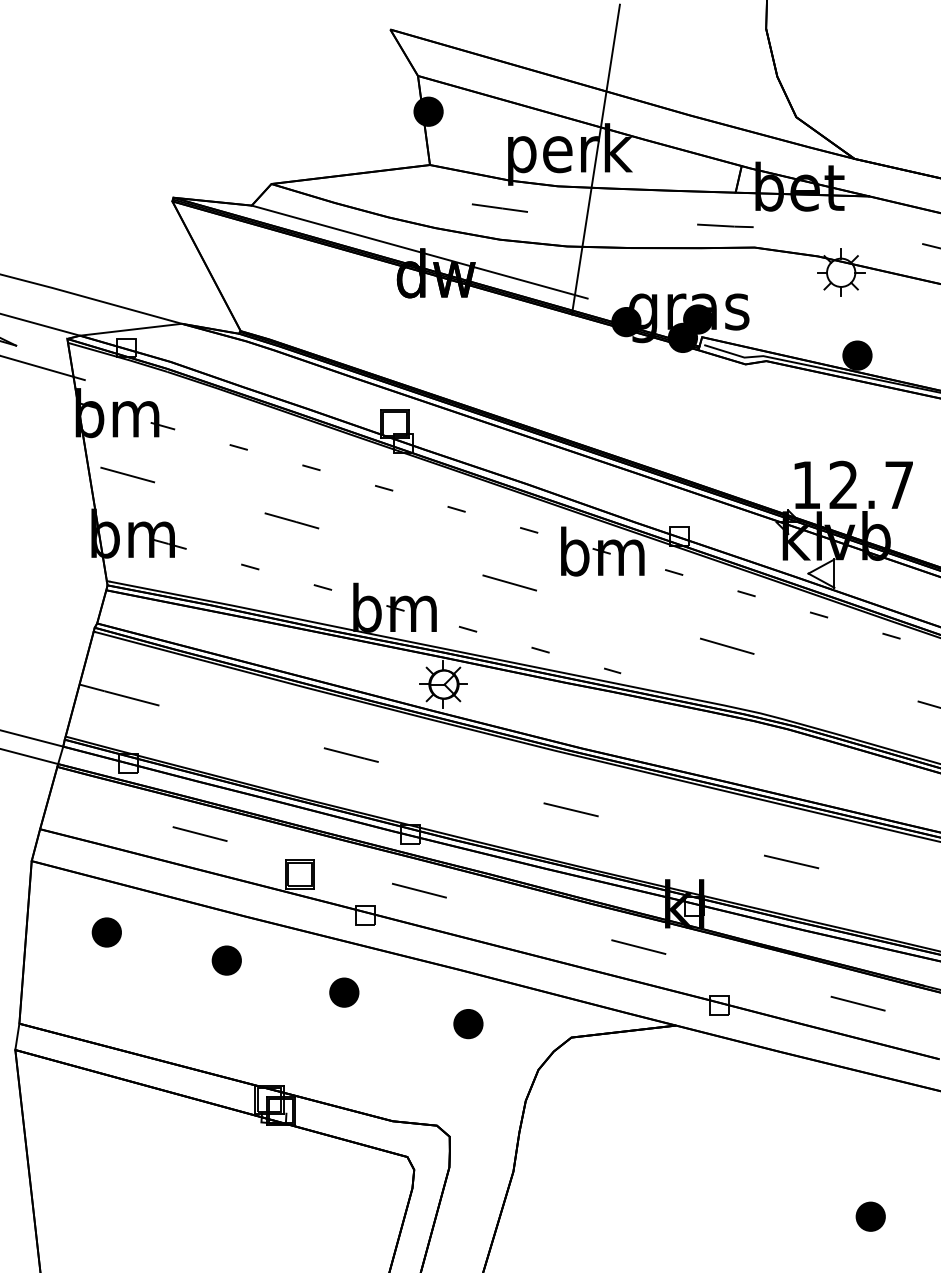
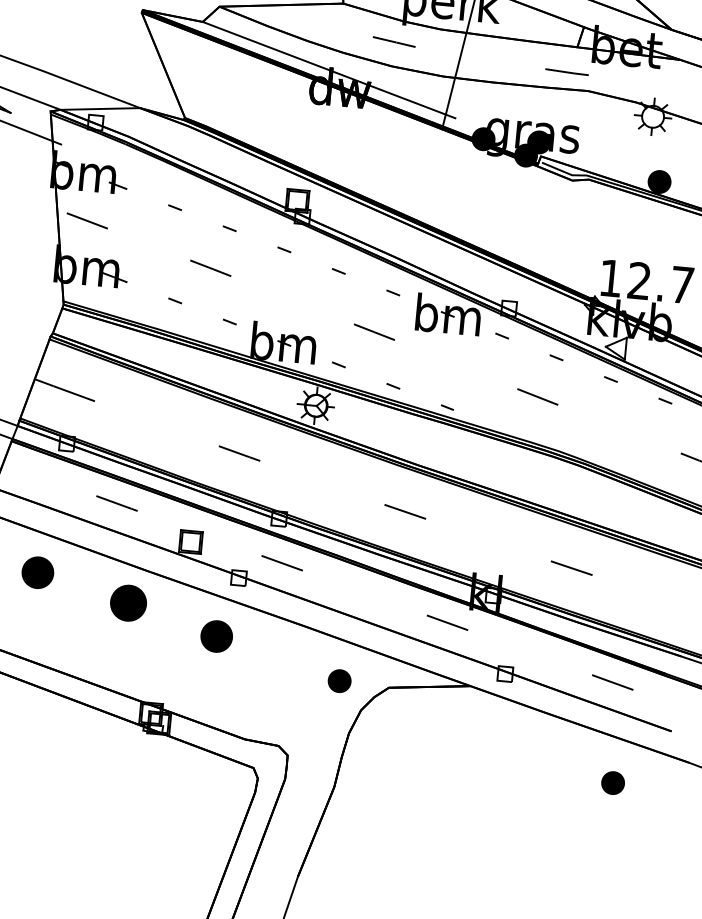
part: (106, 932) -> (37, 572), size x1.4
part: (226, 960) -> (128, 603), size x1.6
part: (344, 992) -> (216, 636), size x1.4
part: (468, 1024) -> (339, 681), moved
part: (870, 1216) -> (612, 782), moved

